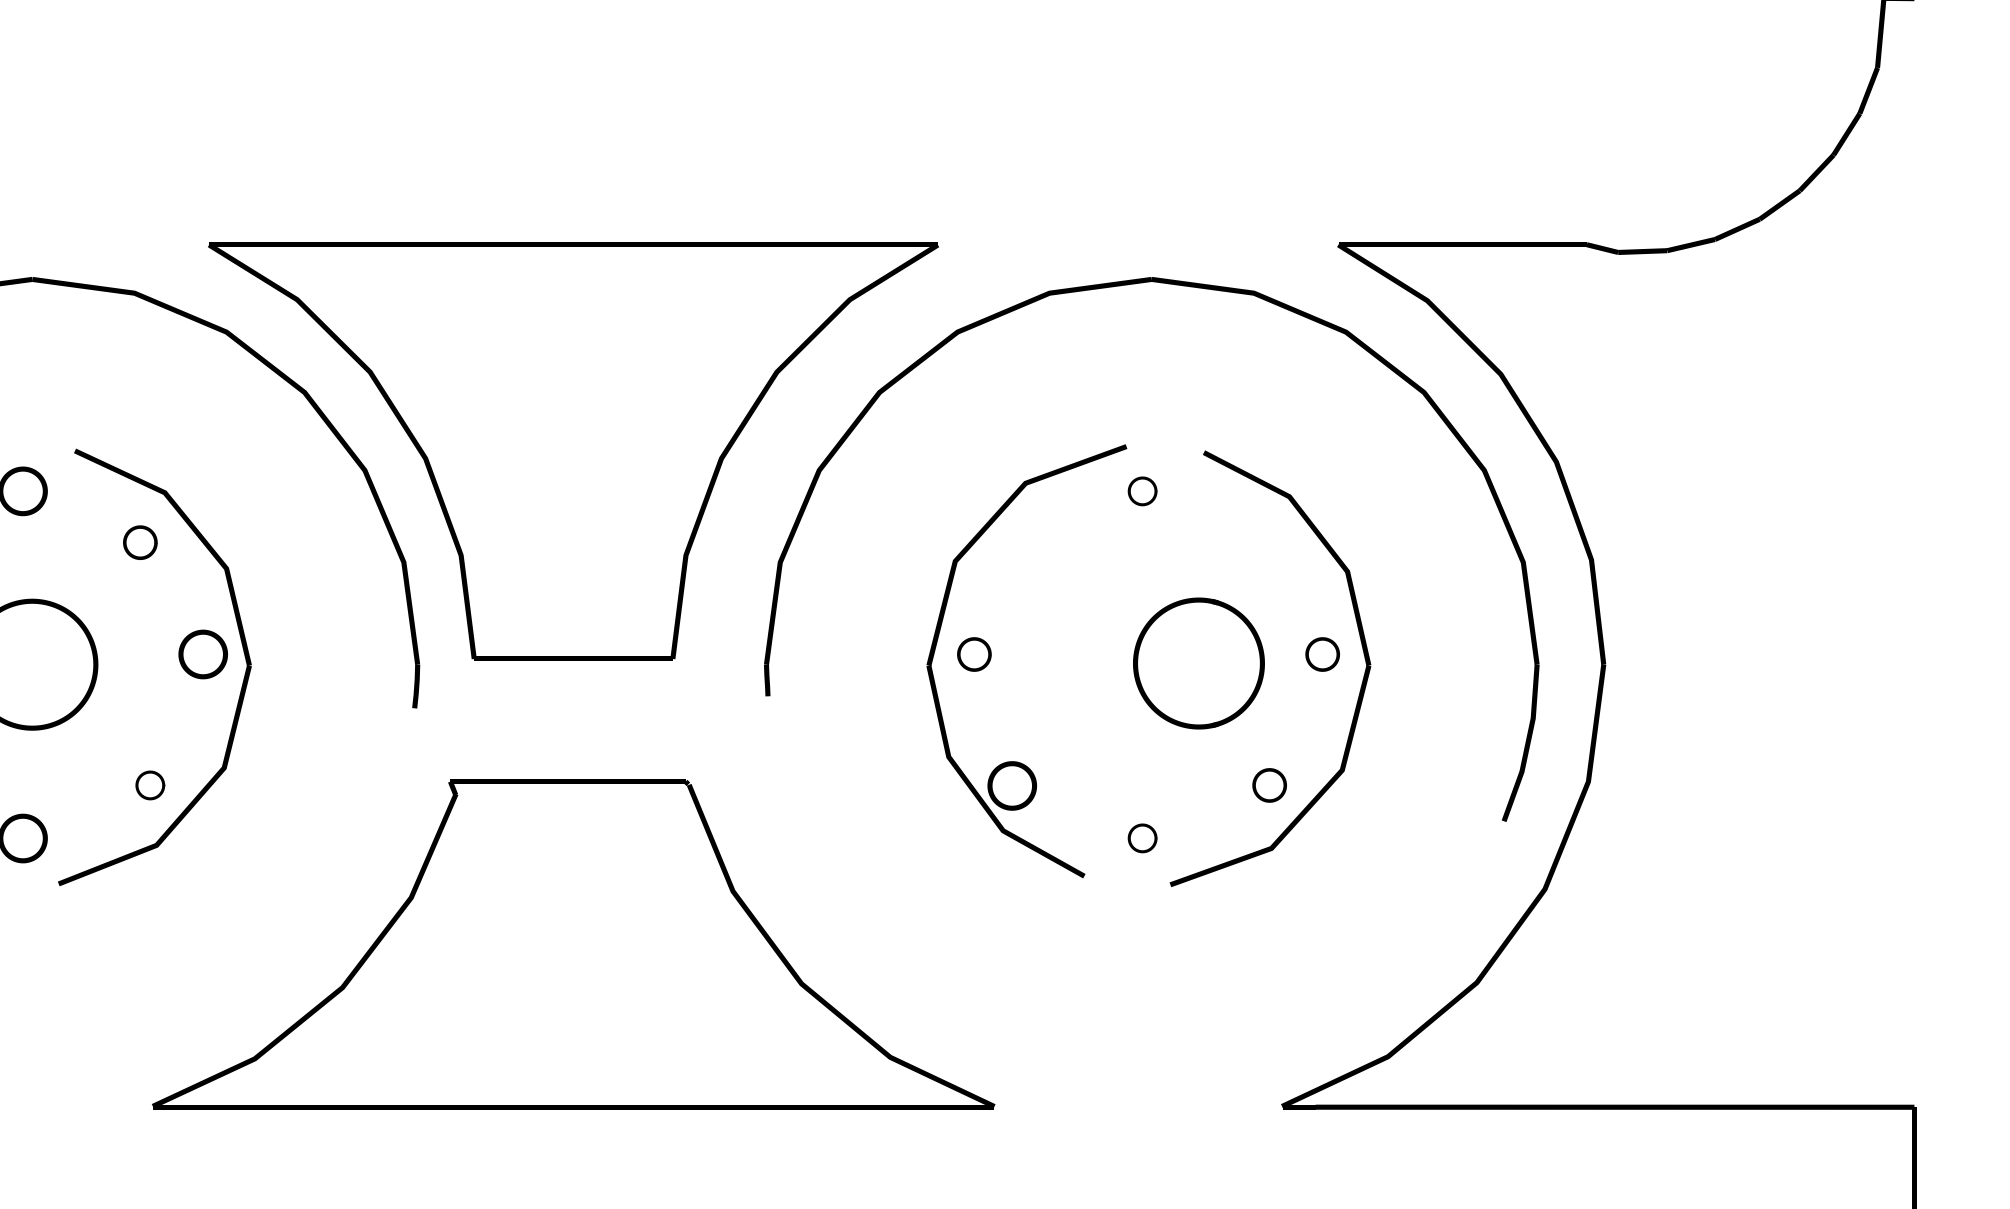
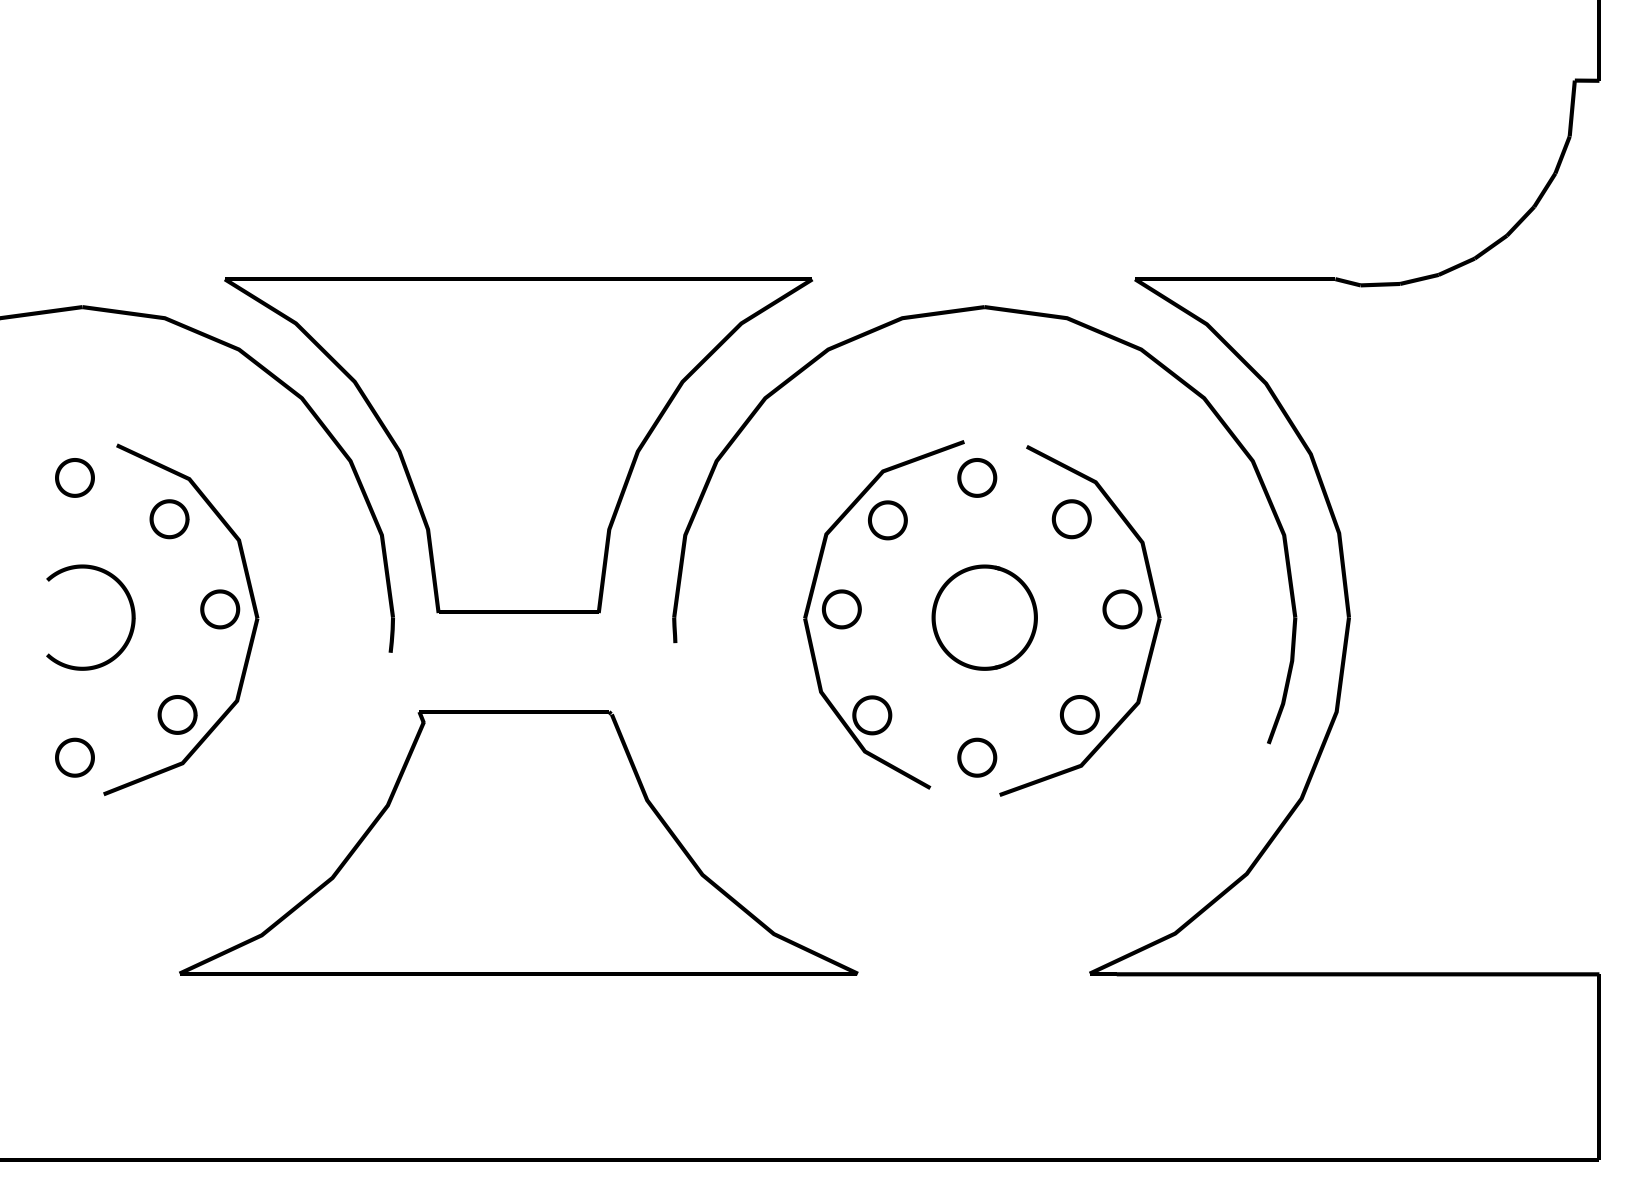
part: (1142, 490) -> (977, 477), size x1.67
part: (140, 542) -> (169, 519), size x1.43
part: (1259, 542) -> (1071, 519), added
part: (1031, 544) -> (887, 520), added
part: (974, 654) -> (841, 609), size x1.43
part: (1322, 654) -> (1122, 609), size x1.43
part: (1198, 663) -> (984, 617), moved
part: (150, 784) -> (177, 714), size x1.67
part: (1269, 784) -> (1079, 714), size x1.43
part: (1142, 838) -> (977, 757), size x1.67

